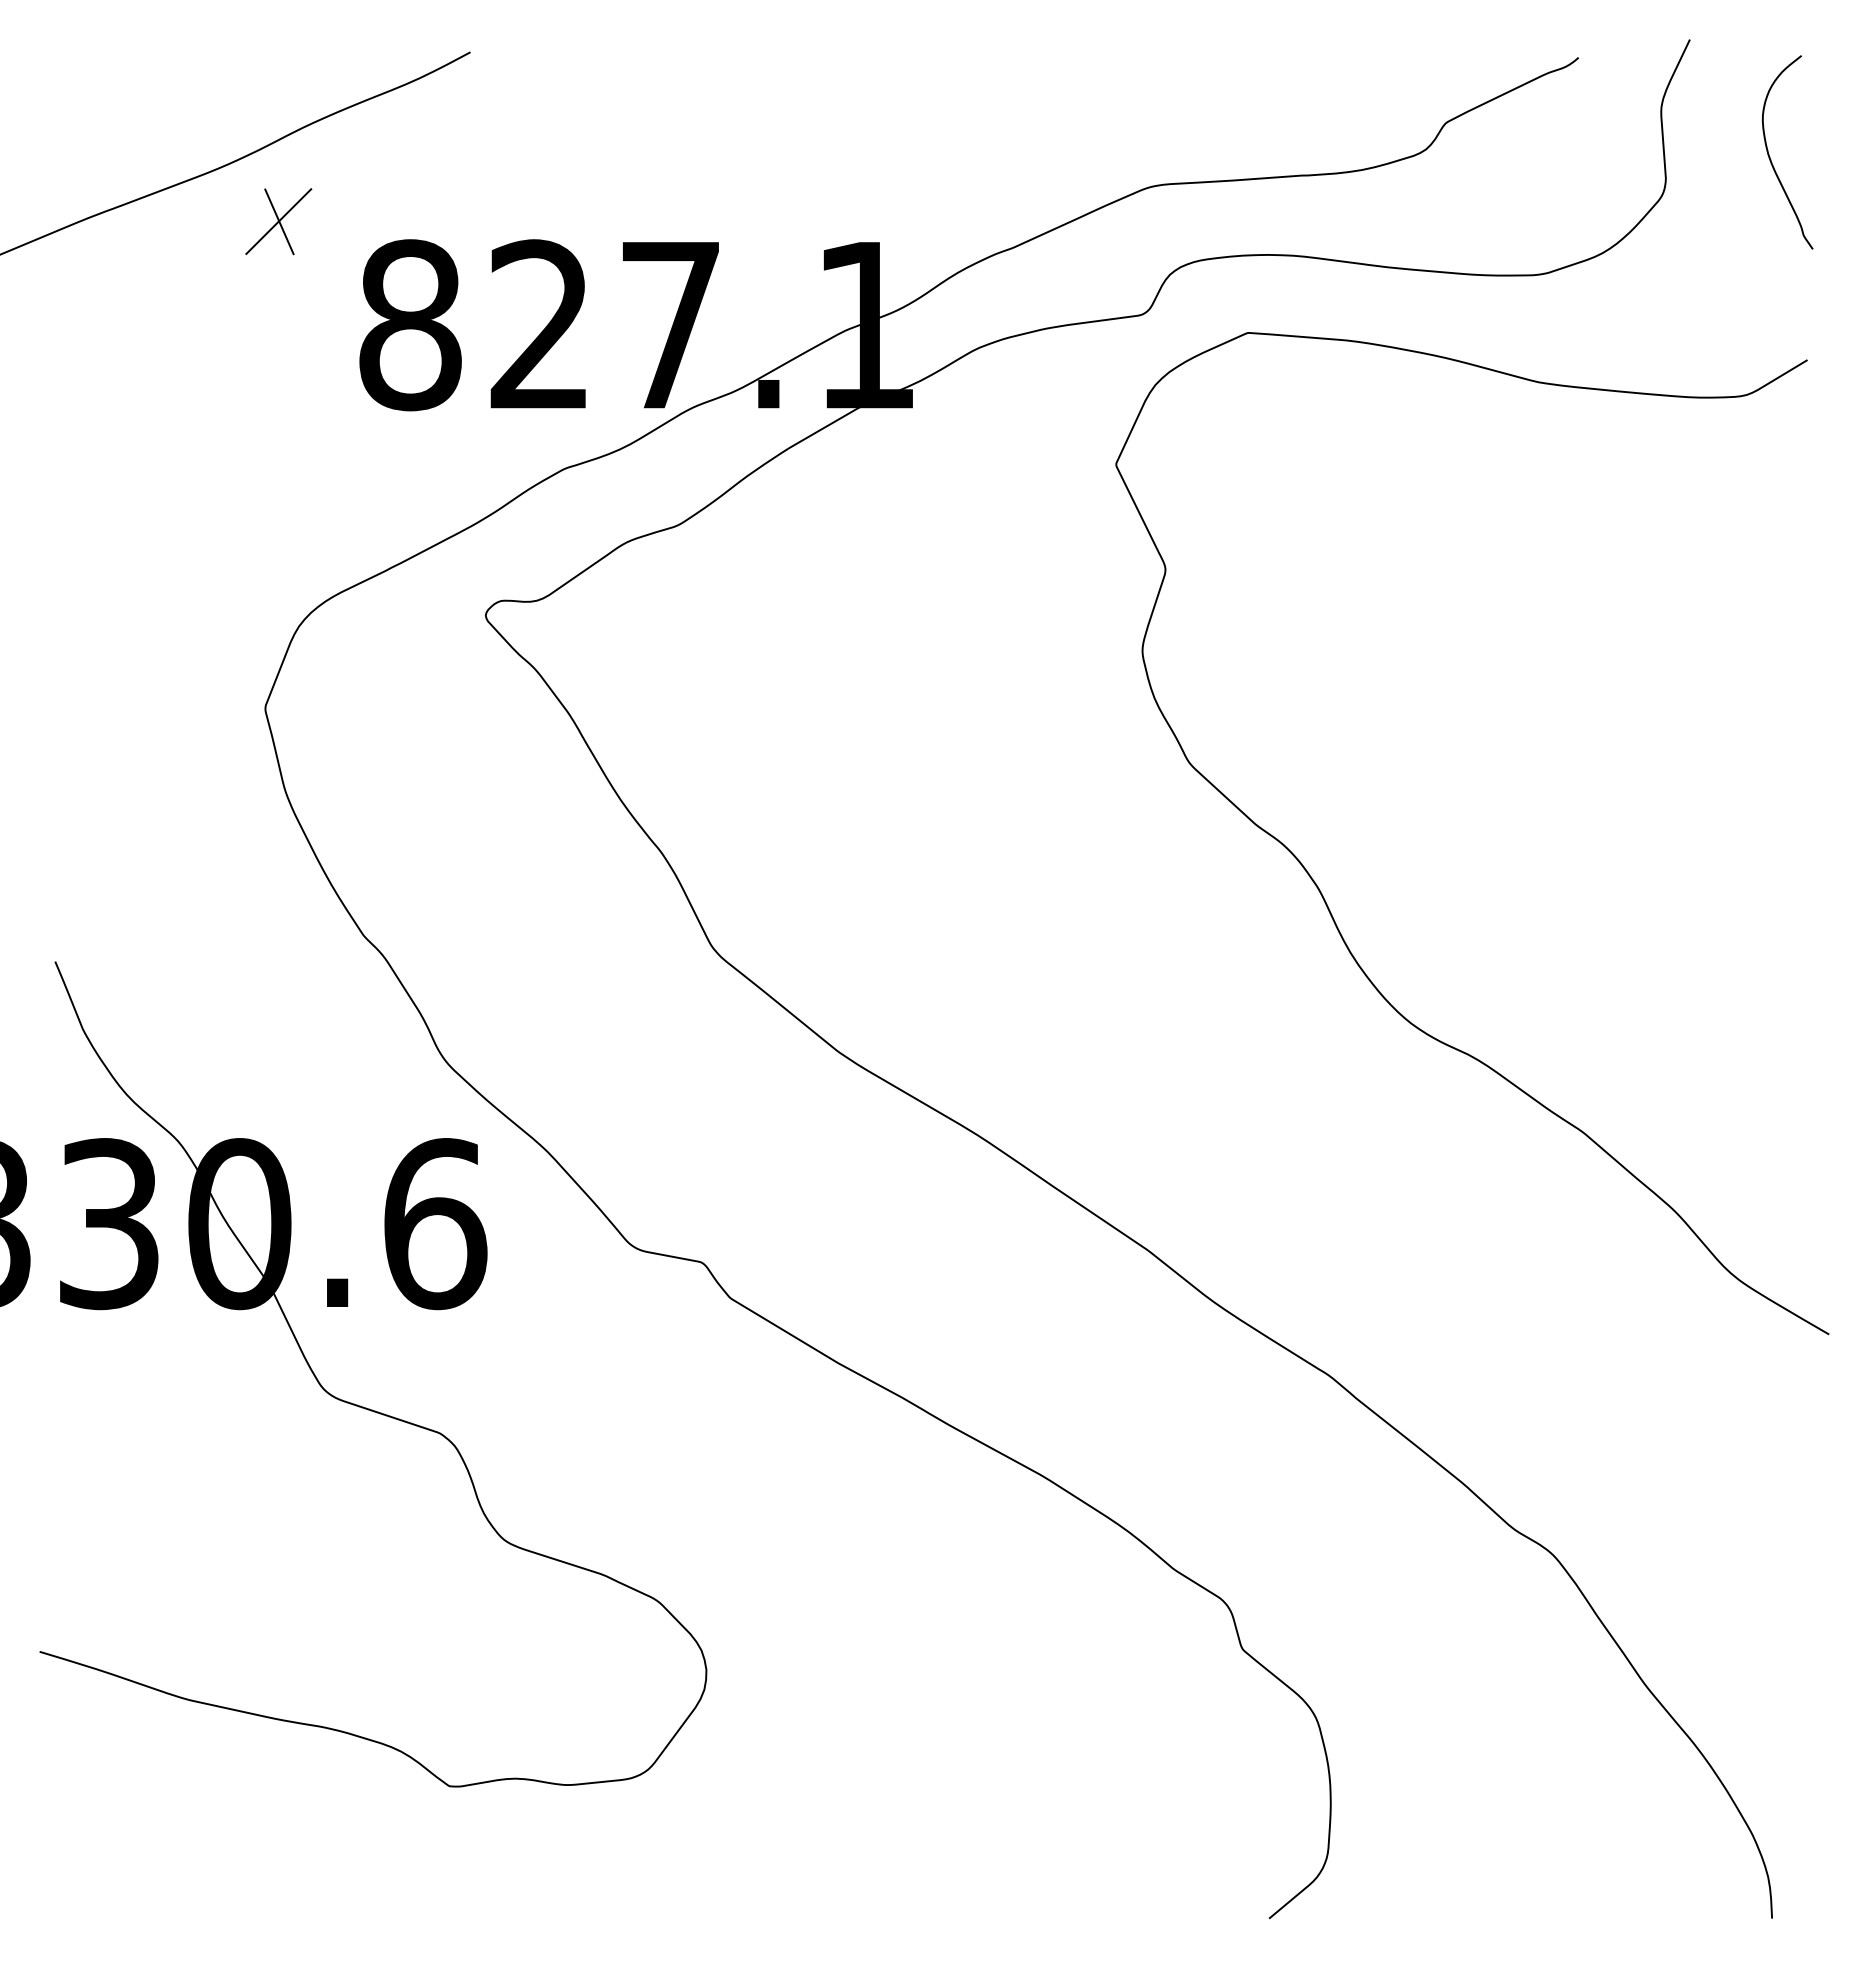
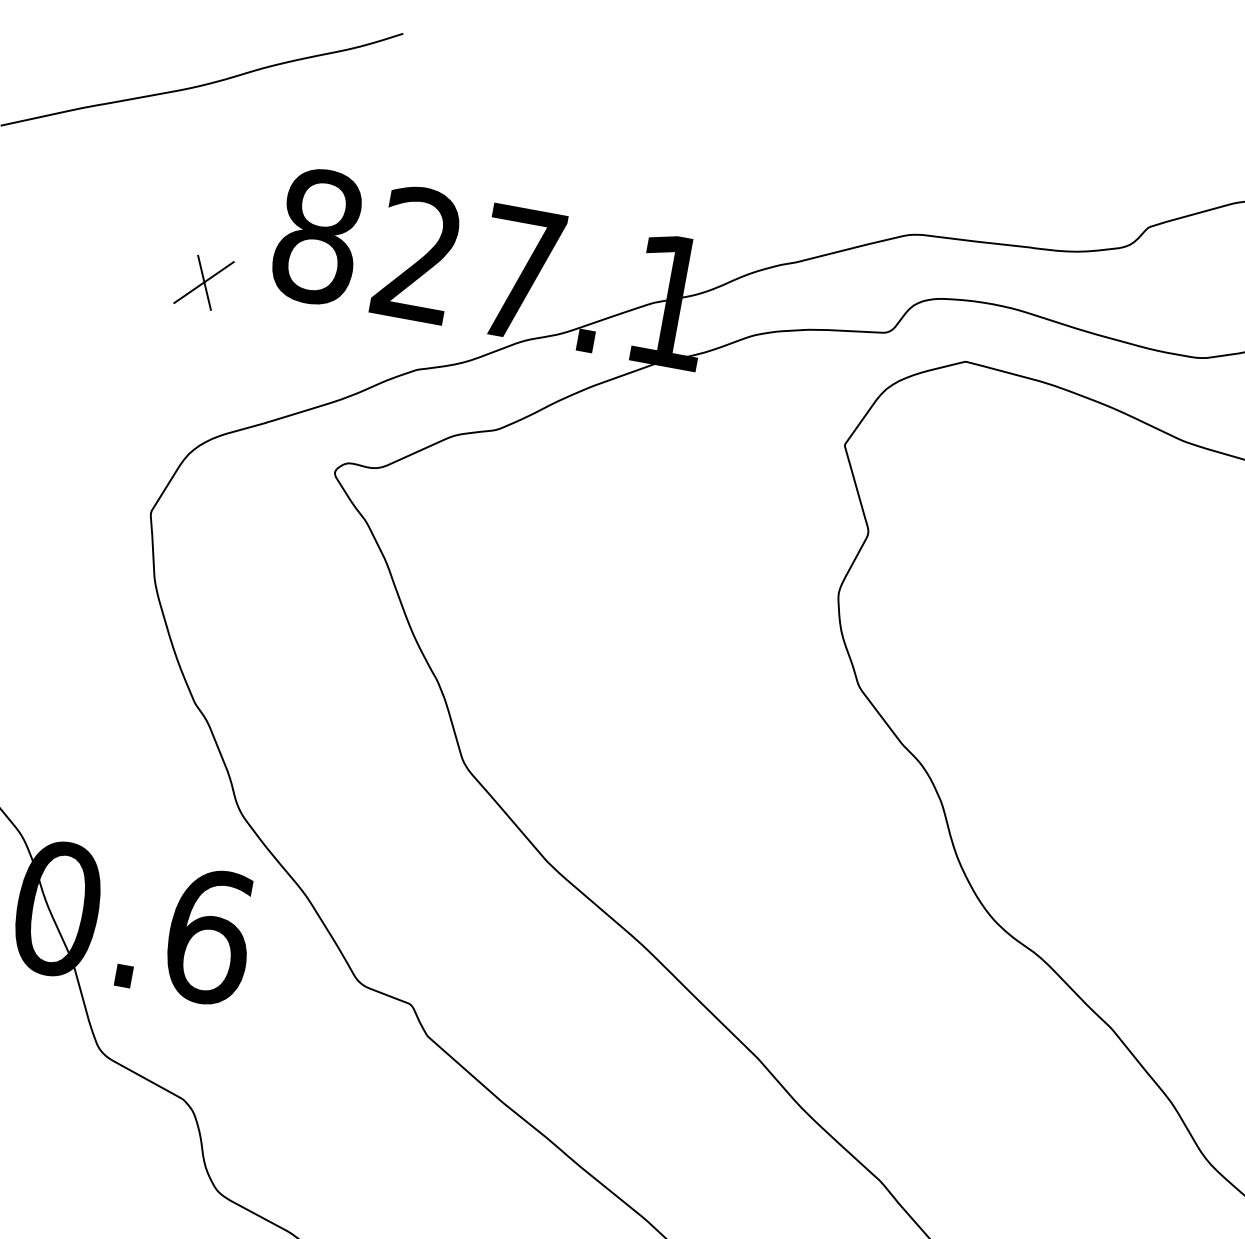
part: (278, 221) -> (203, 282), moved

